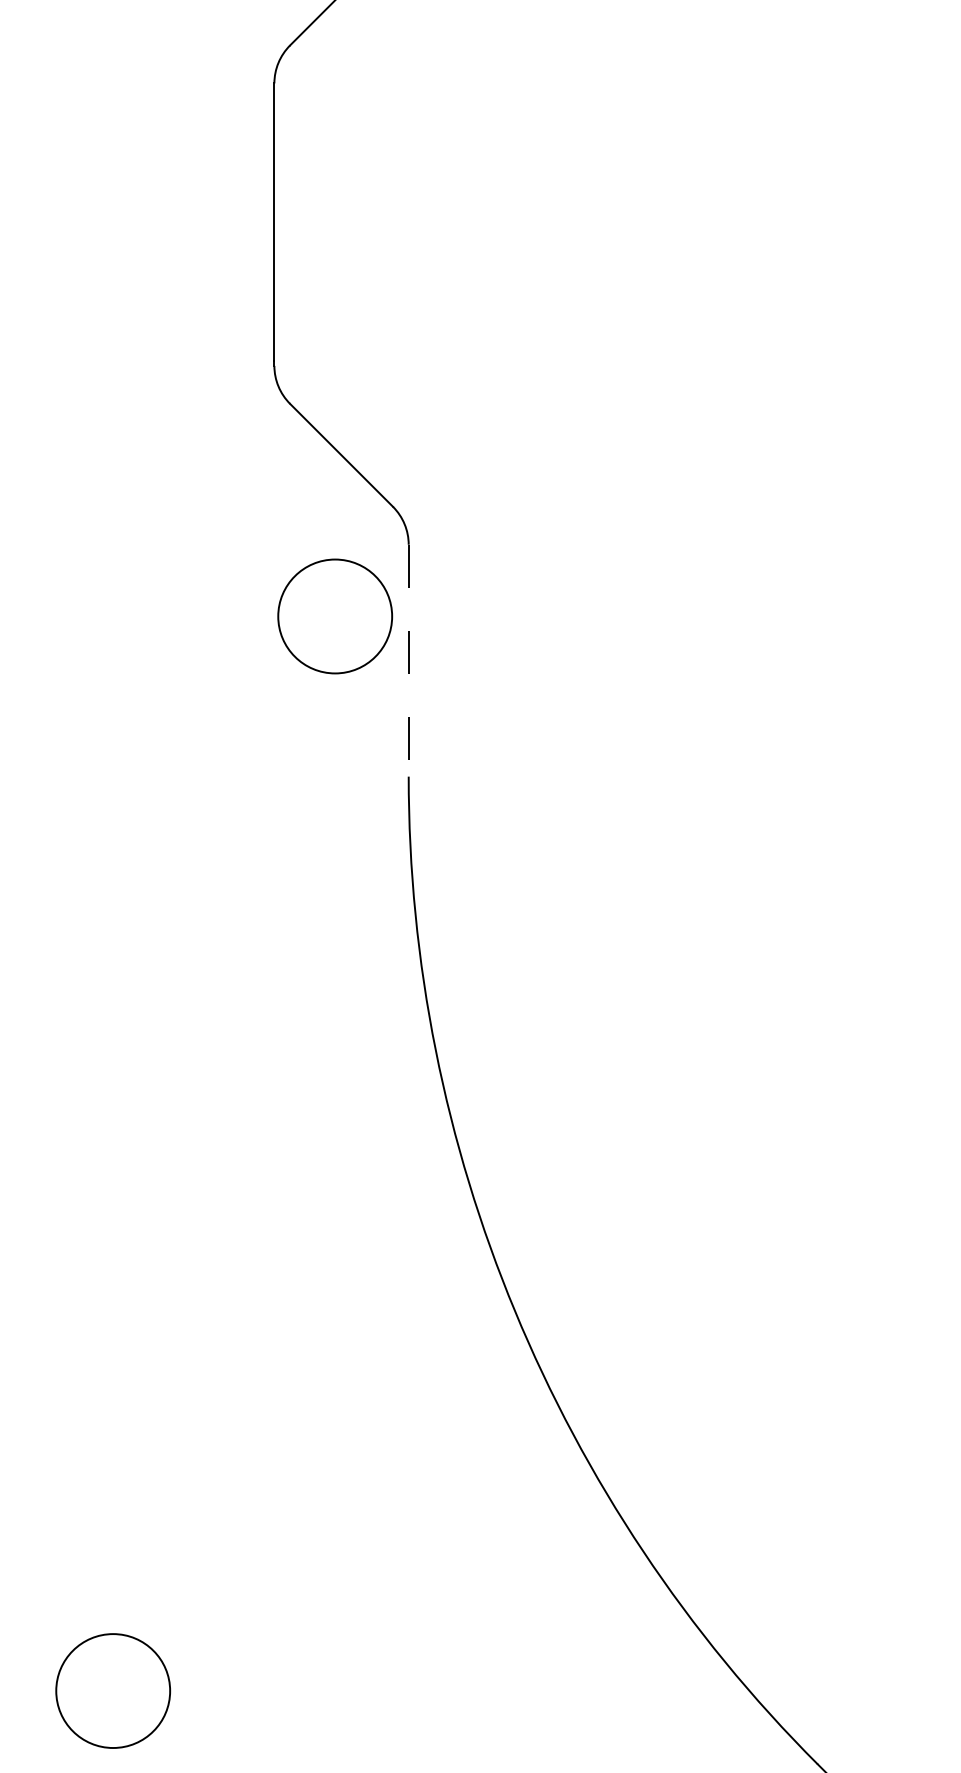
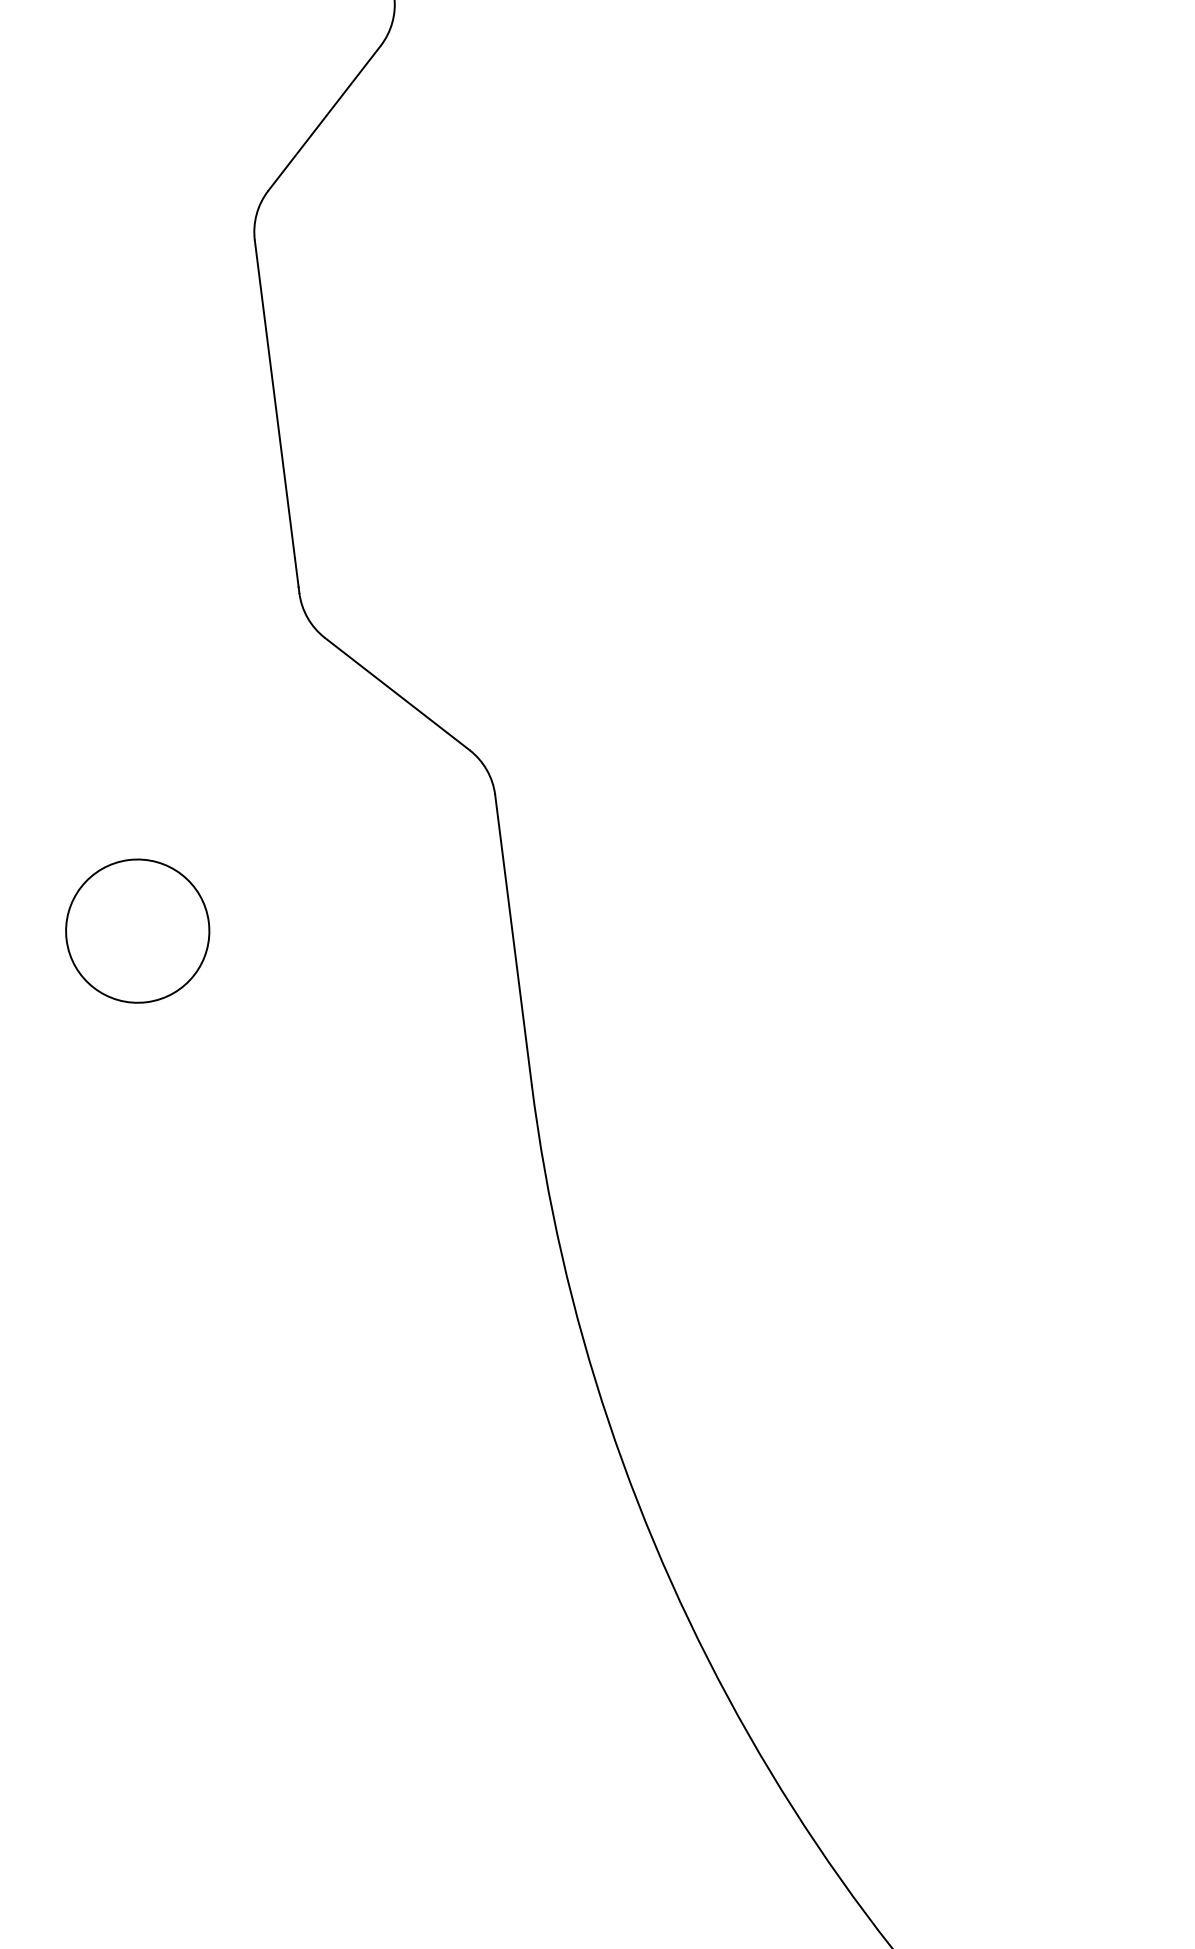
circle: (335, 616) -> (138, 931), moved
line: (408, 660) -> (513, 939), dashed -> solid

